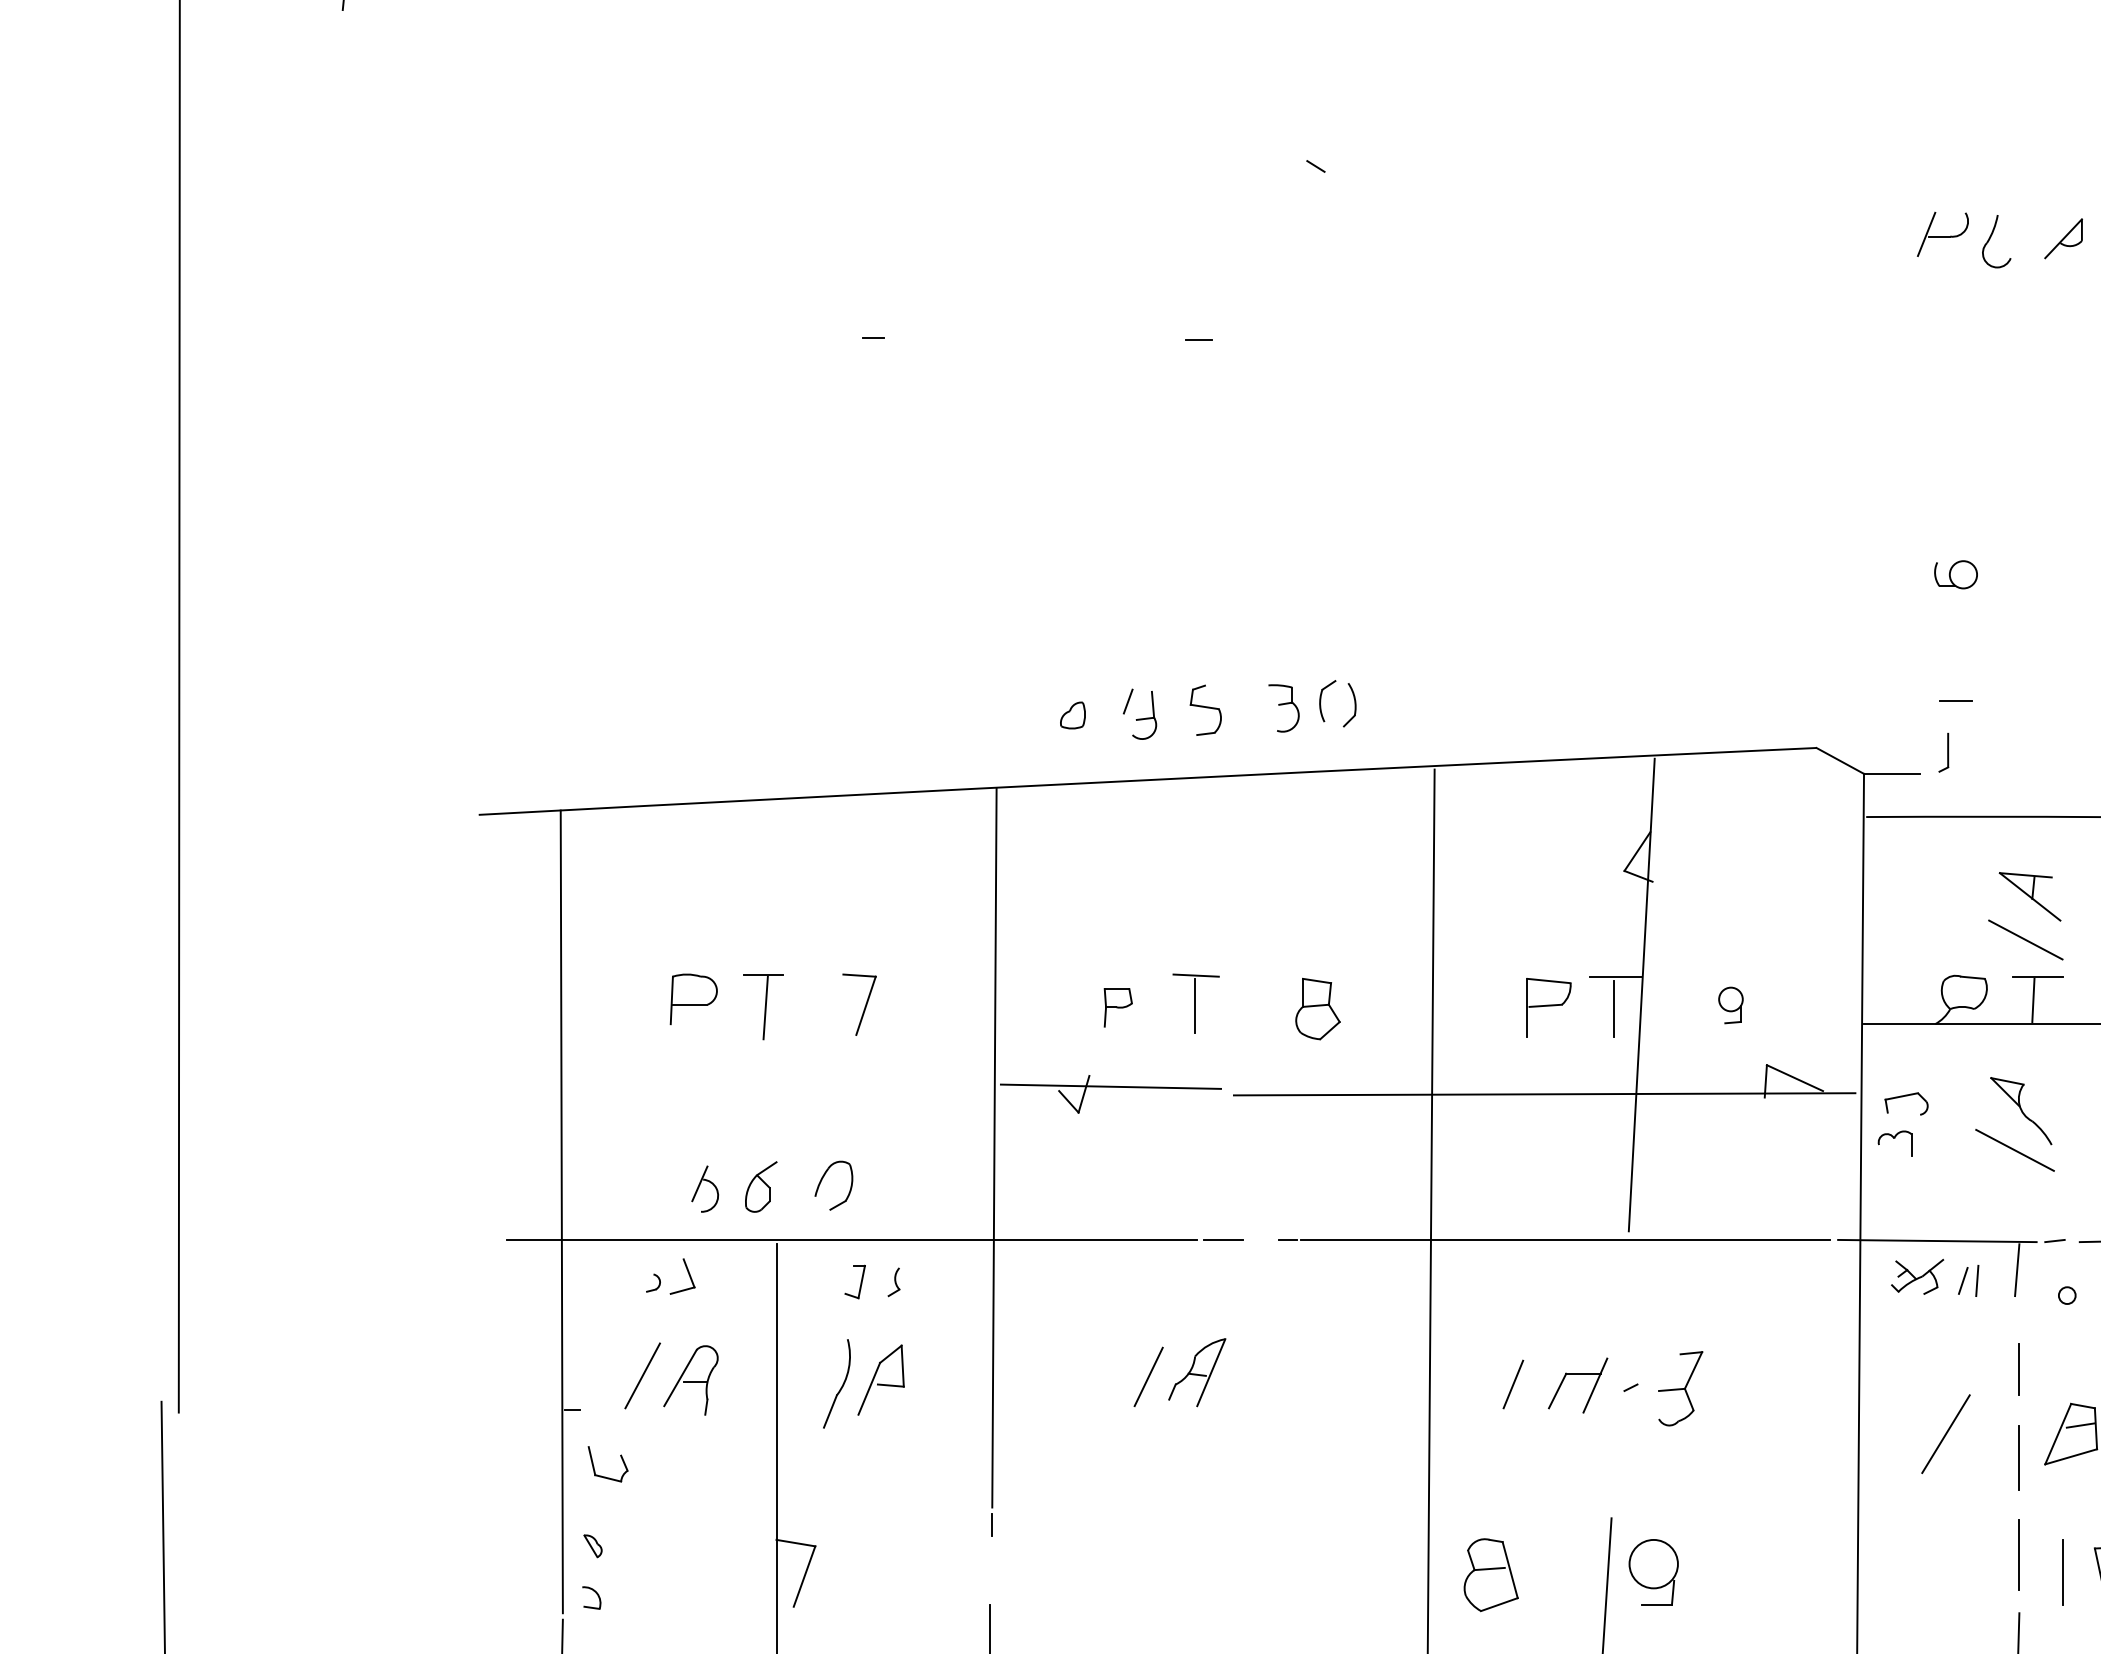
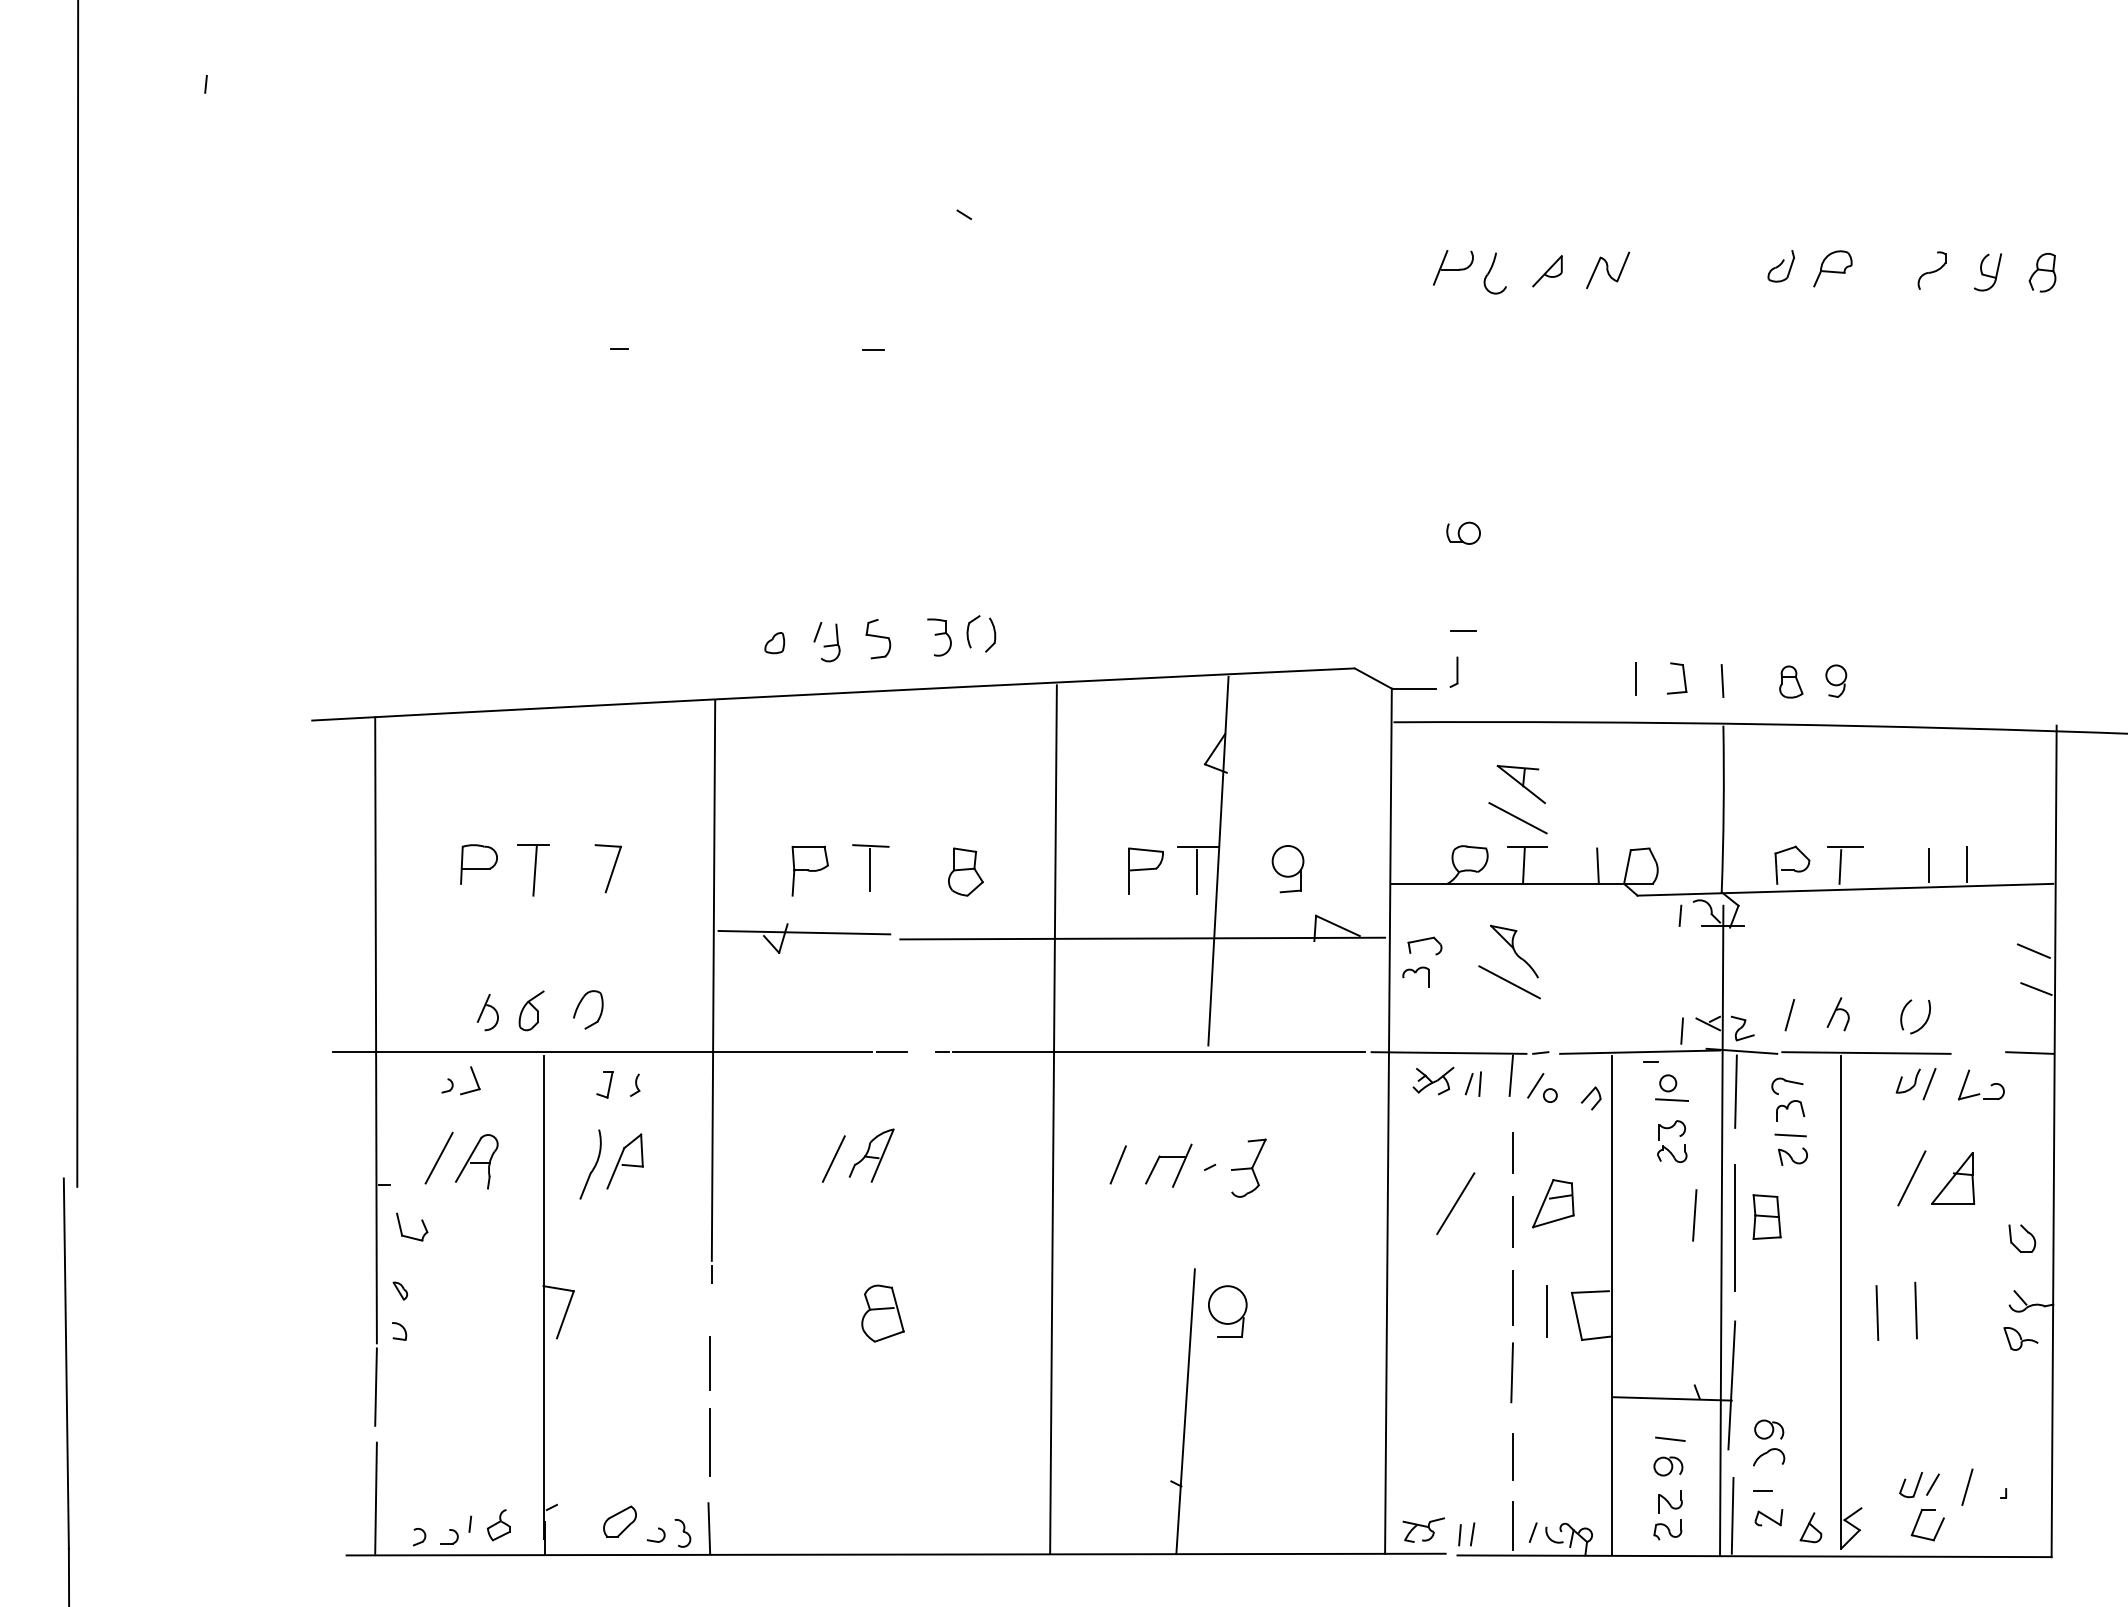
part: (1730, 1005) -> (1287, 869), size x1.67
part: (1117, 1007) -> (809, 870), size x1.67
line: (2048, 1282) -> (1535, 1085), added
part: (1490, 1574) -> (882, 1313), moved

